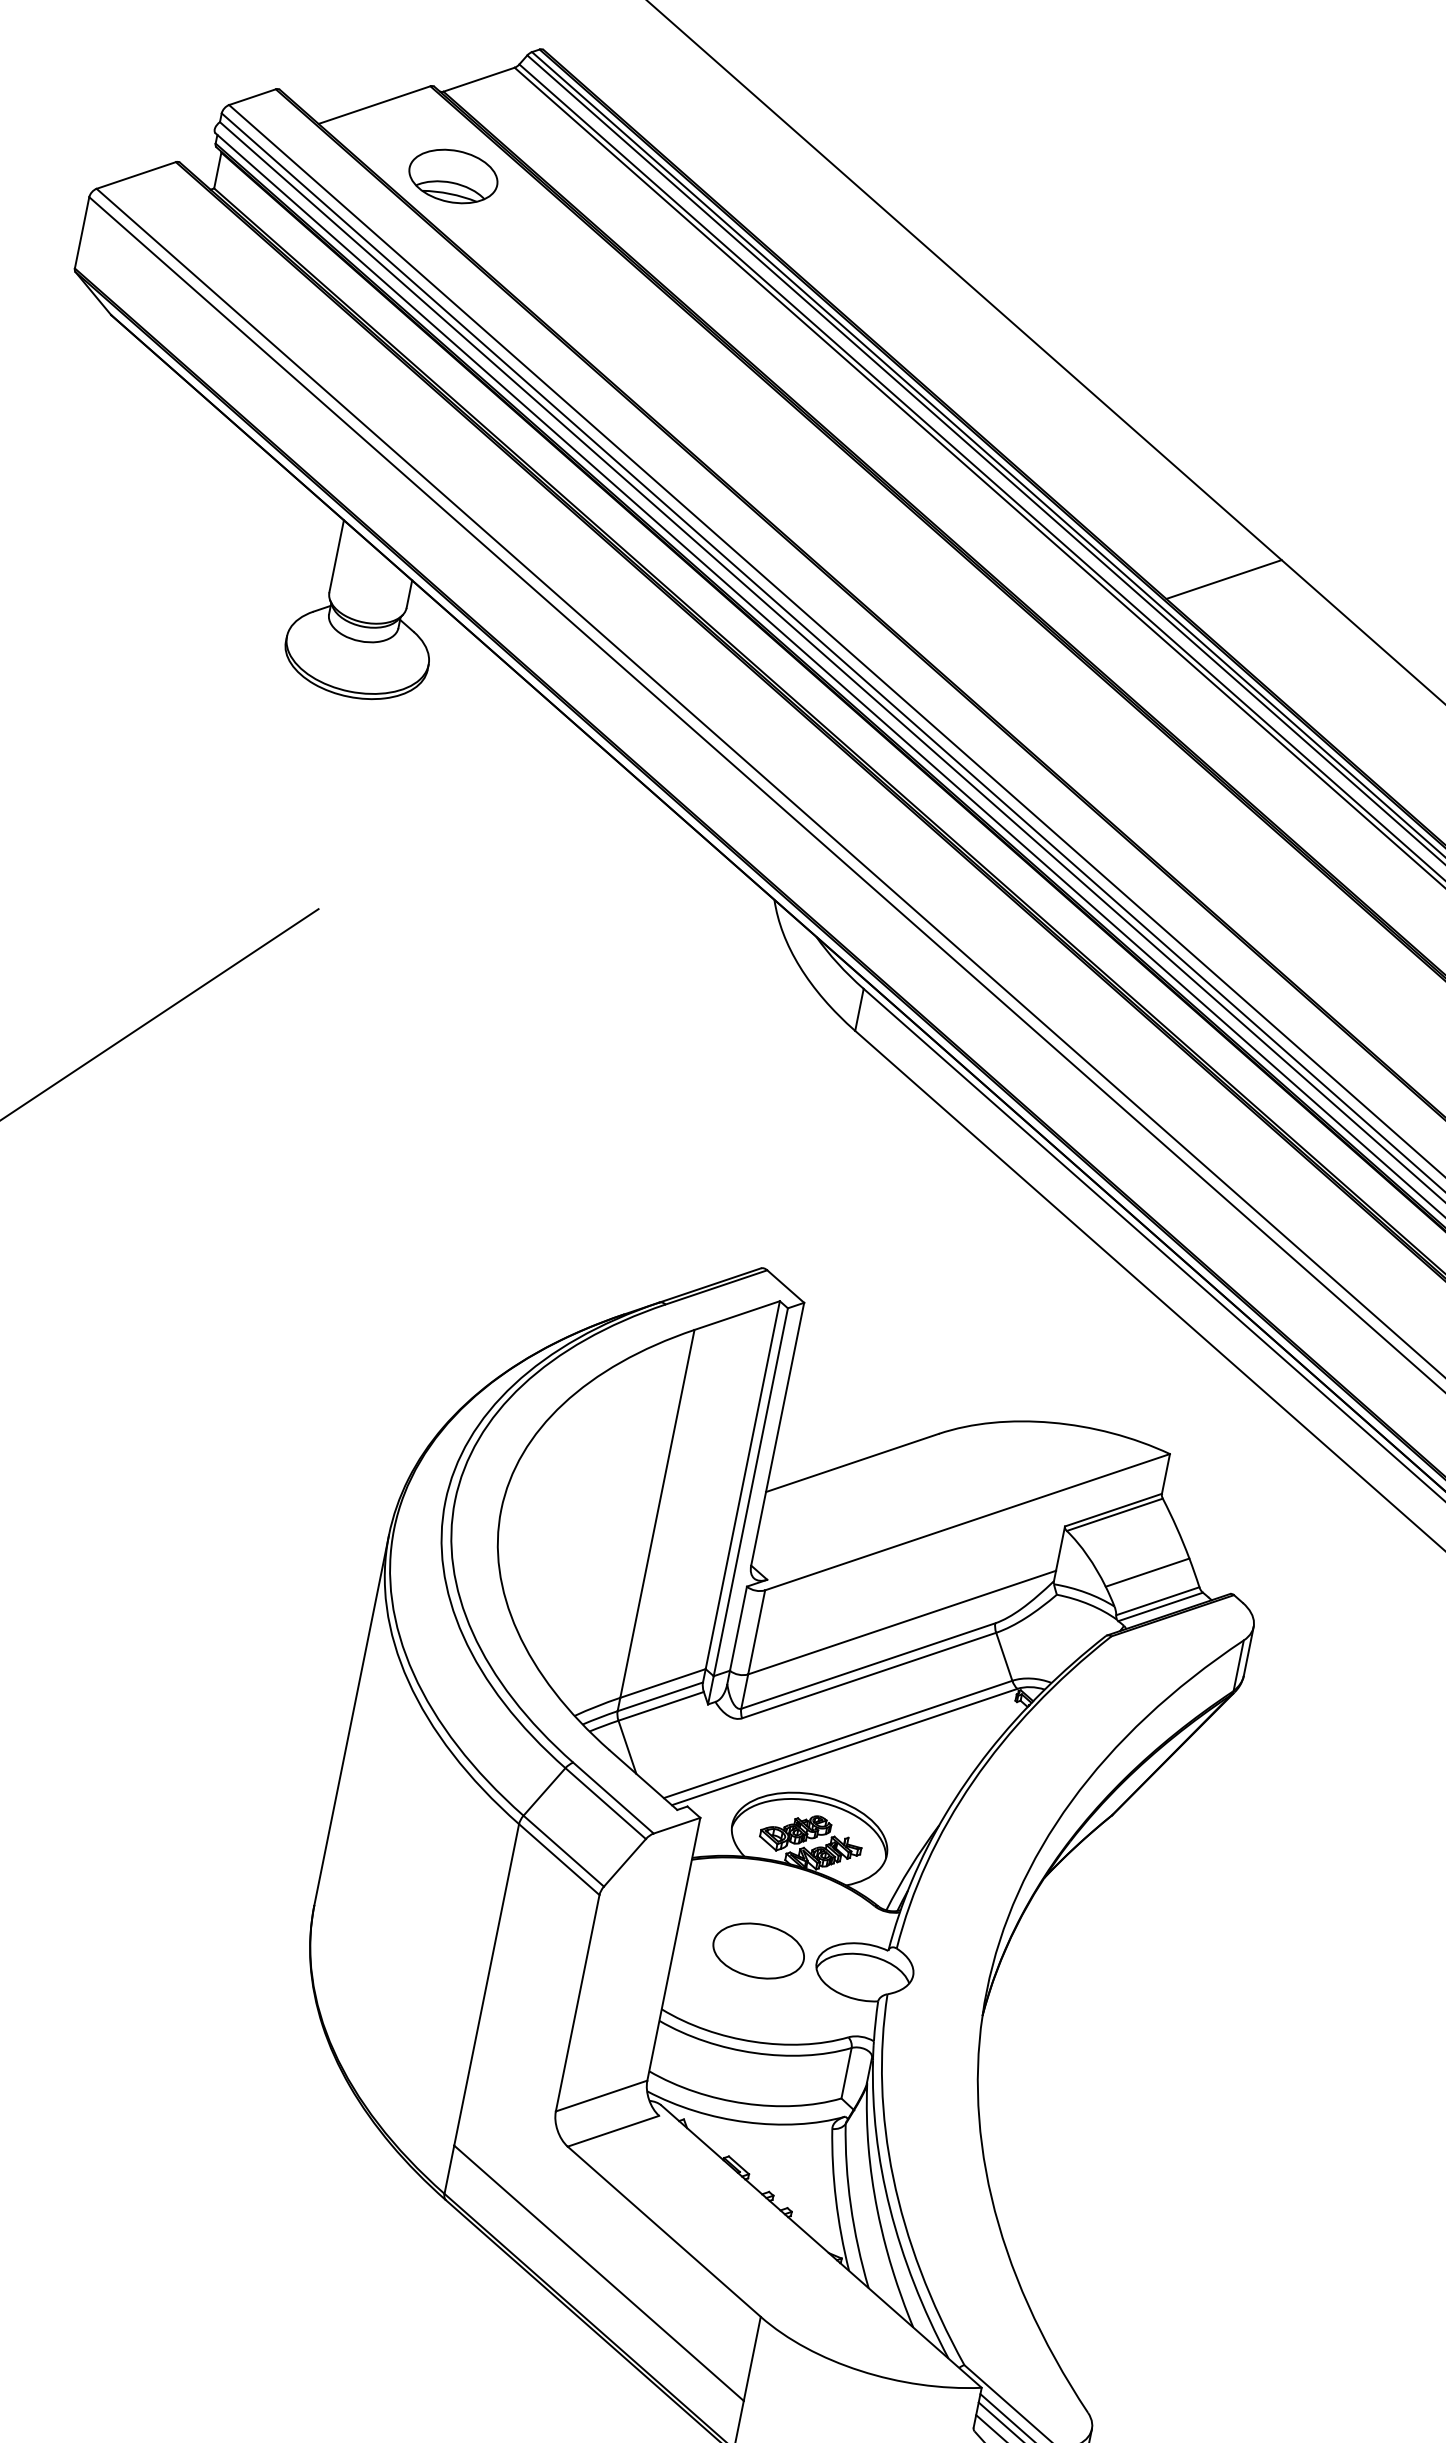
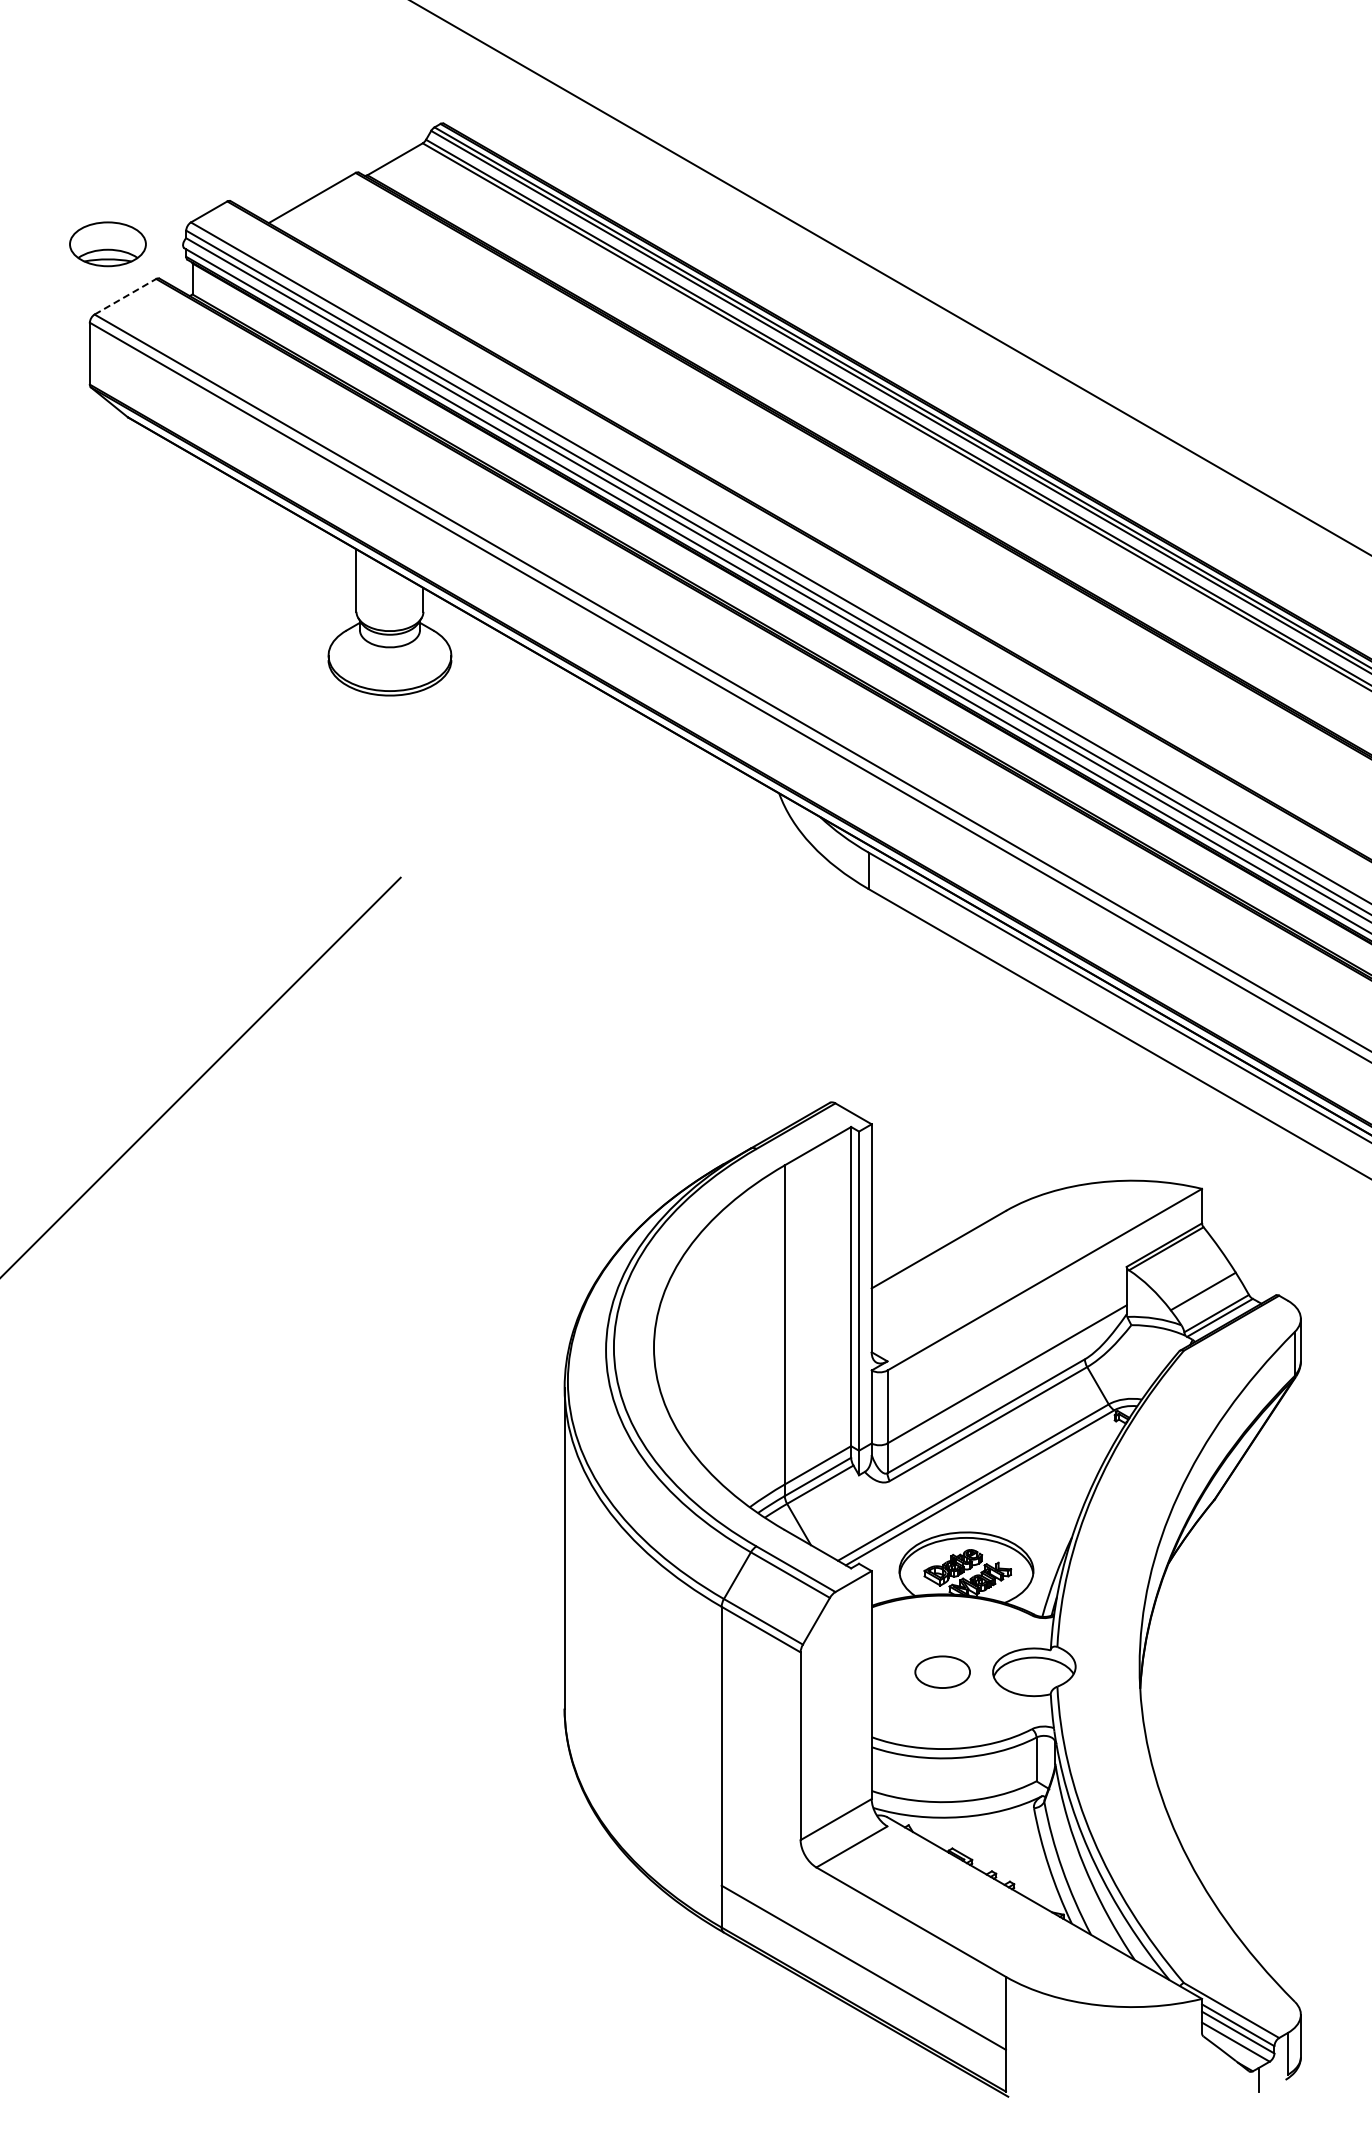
line: (136, 175) -> (125, 296), solid -> dashed
part: (452, 176) -> (107, 244), moved
line: (1223, 579) -> (1099, 450), removed
part: (758, 1950) -> (942, 1671), size x0.7

